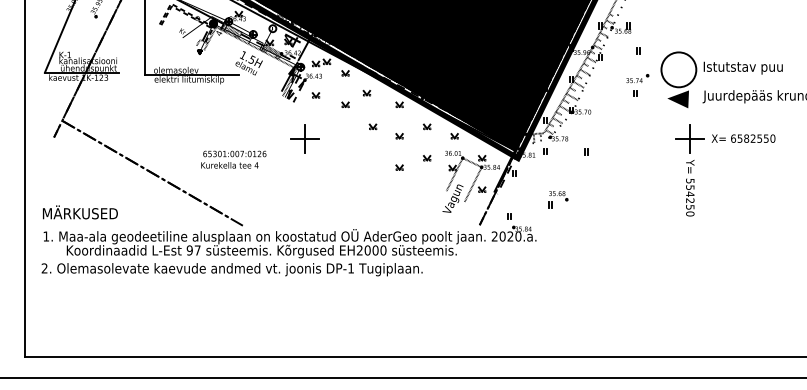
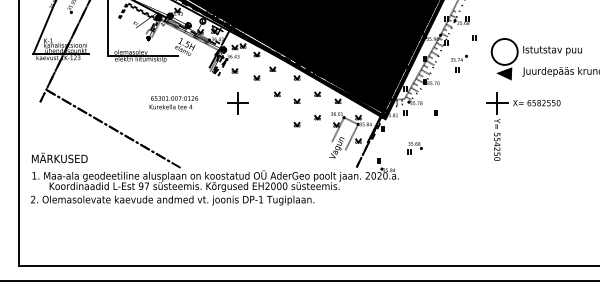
part: (636, 85) -> (458, 63), moved
part: (304, 139) -> (237, 103), moved
part: (717, 143) -> (517, 106), moved
text: (233, 159) -> (173, 102), moved

